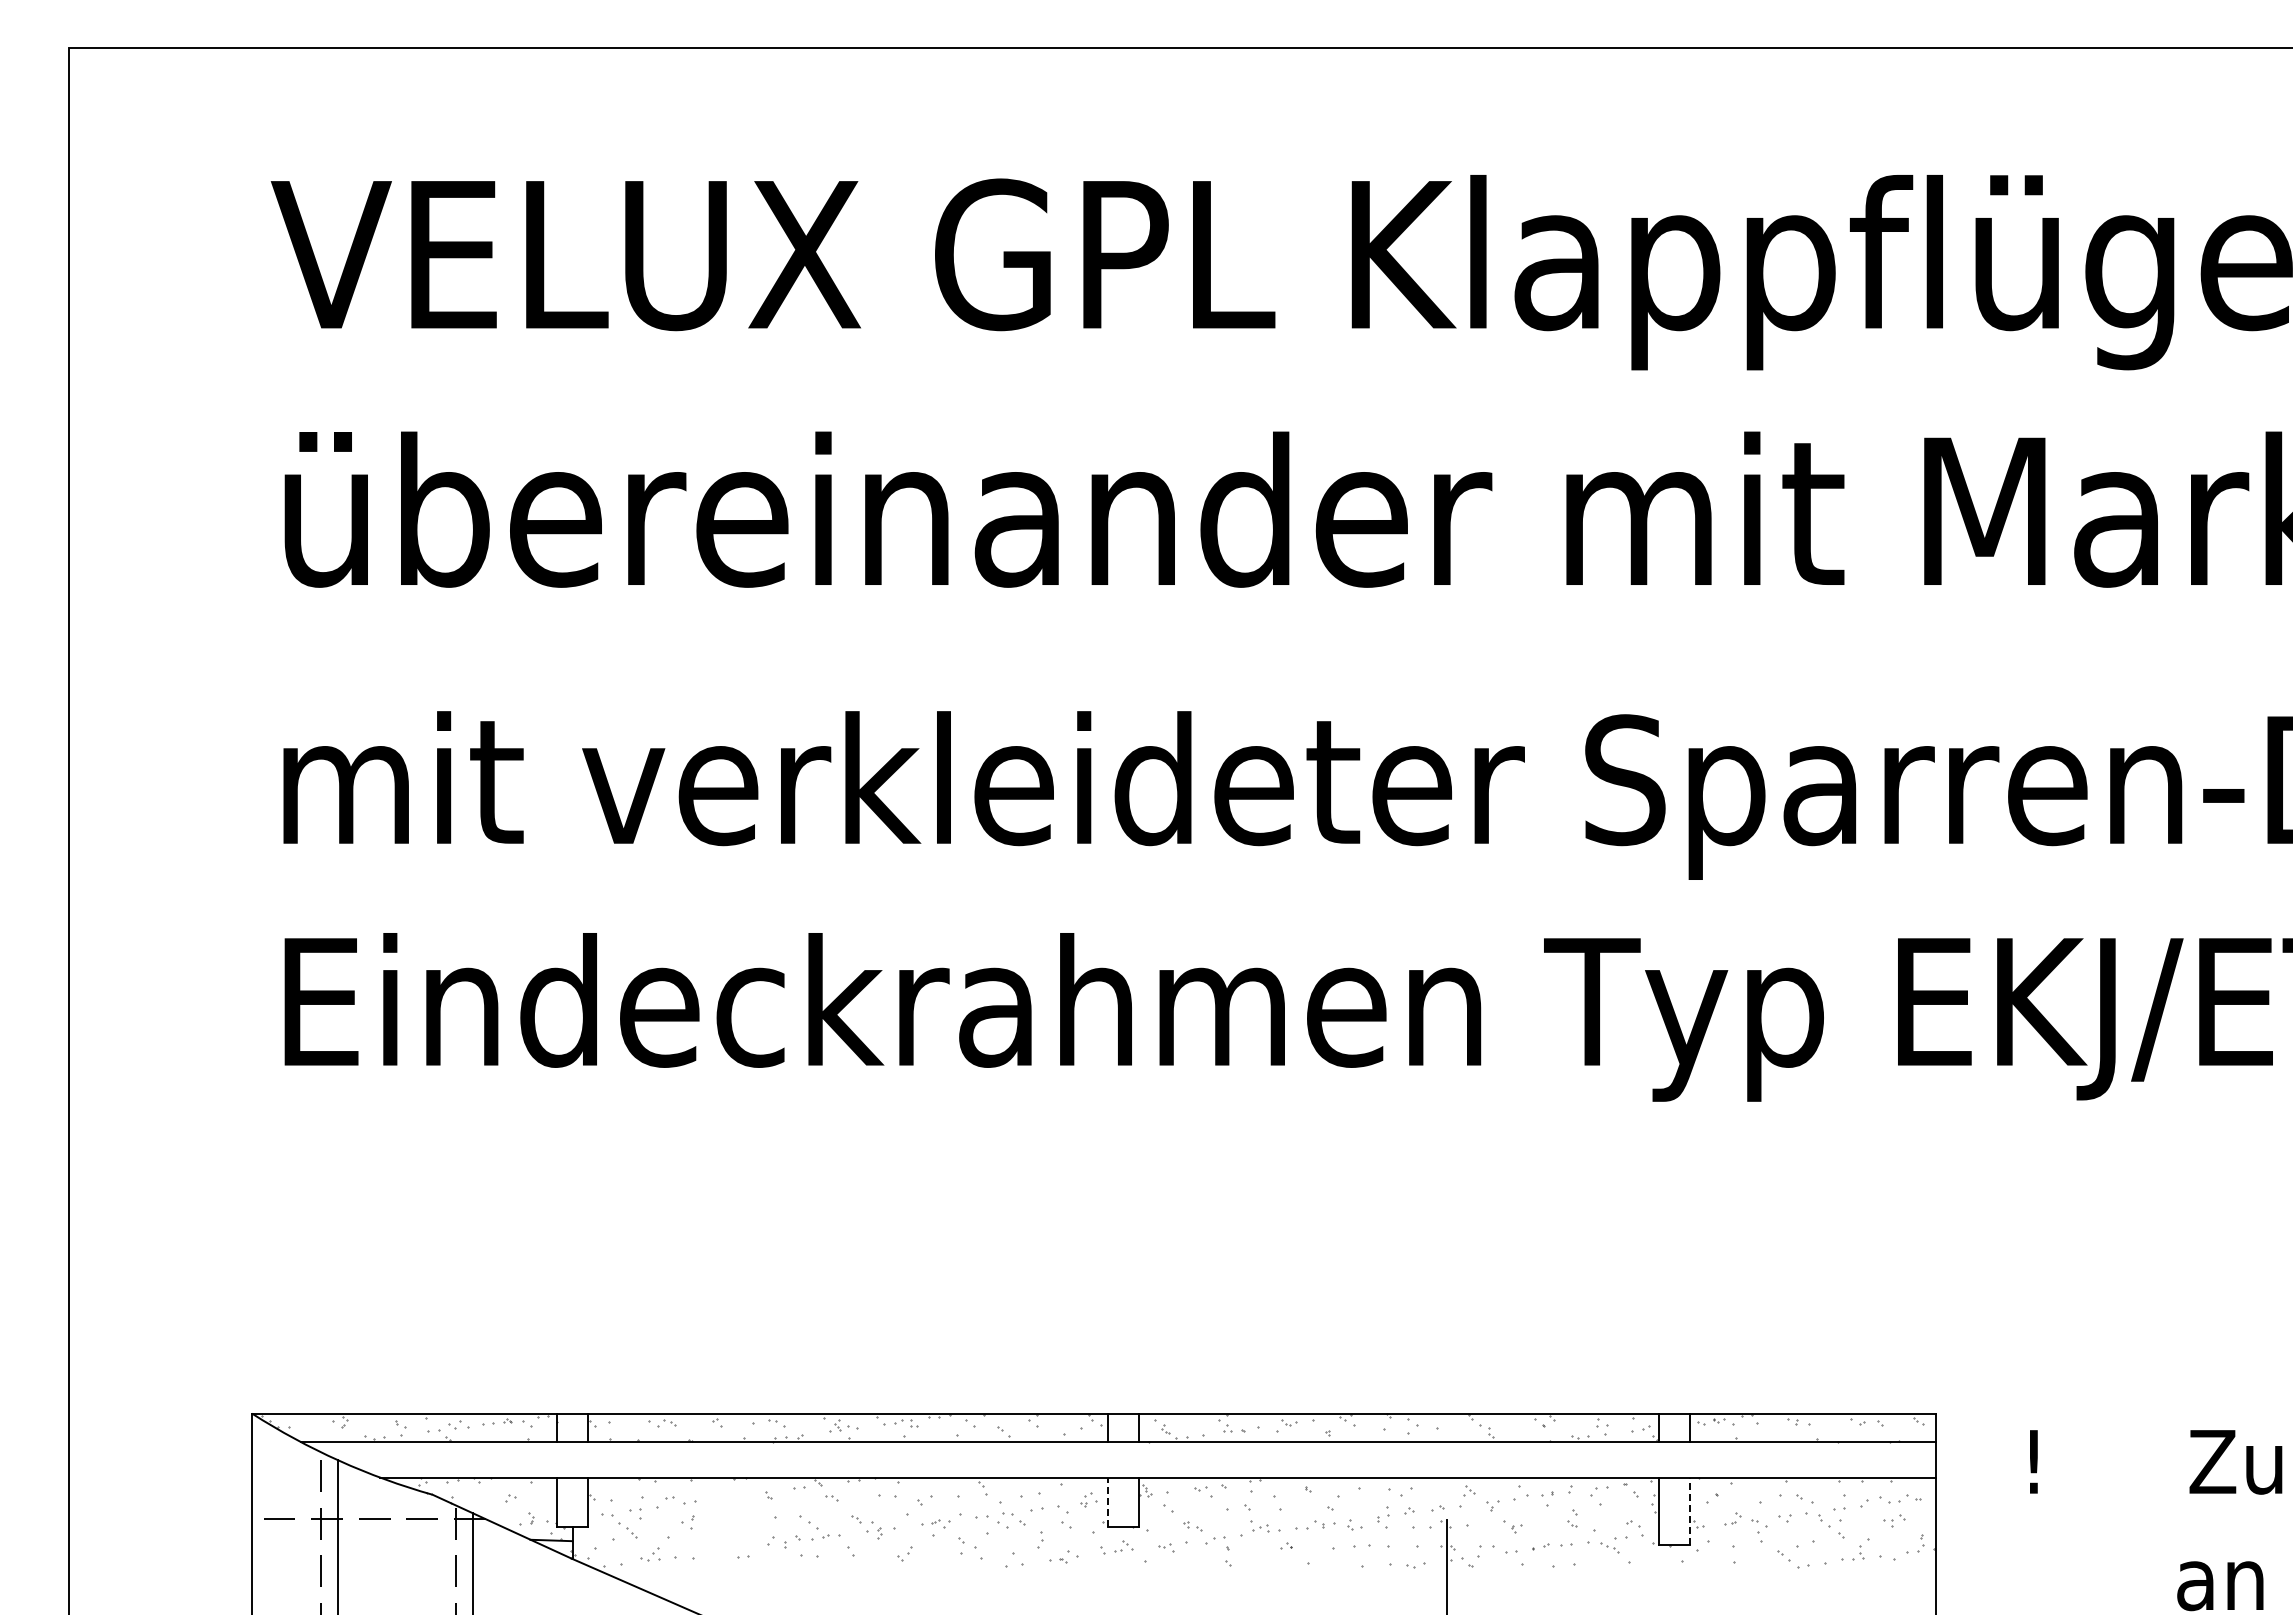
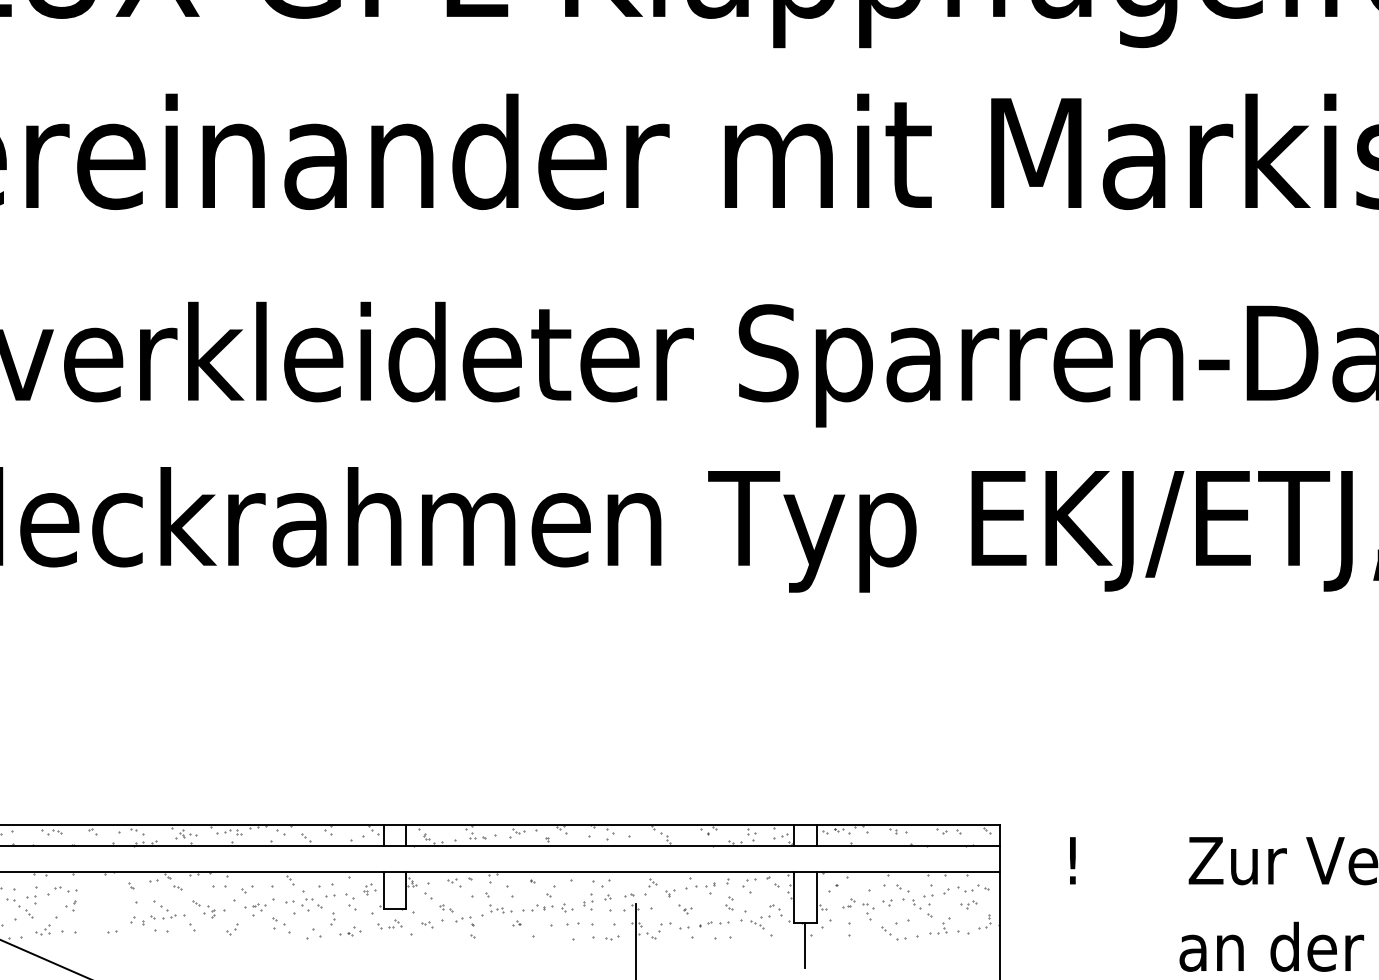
line: (1108, 1502) -> (383, 891), dashed -> solid
line: (1689, 1511) -> (816, 897), dashed -> solid
line: (1674, 1575) -> (805, 945), added

